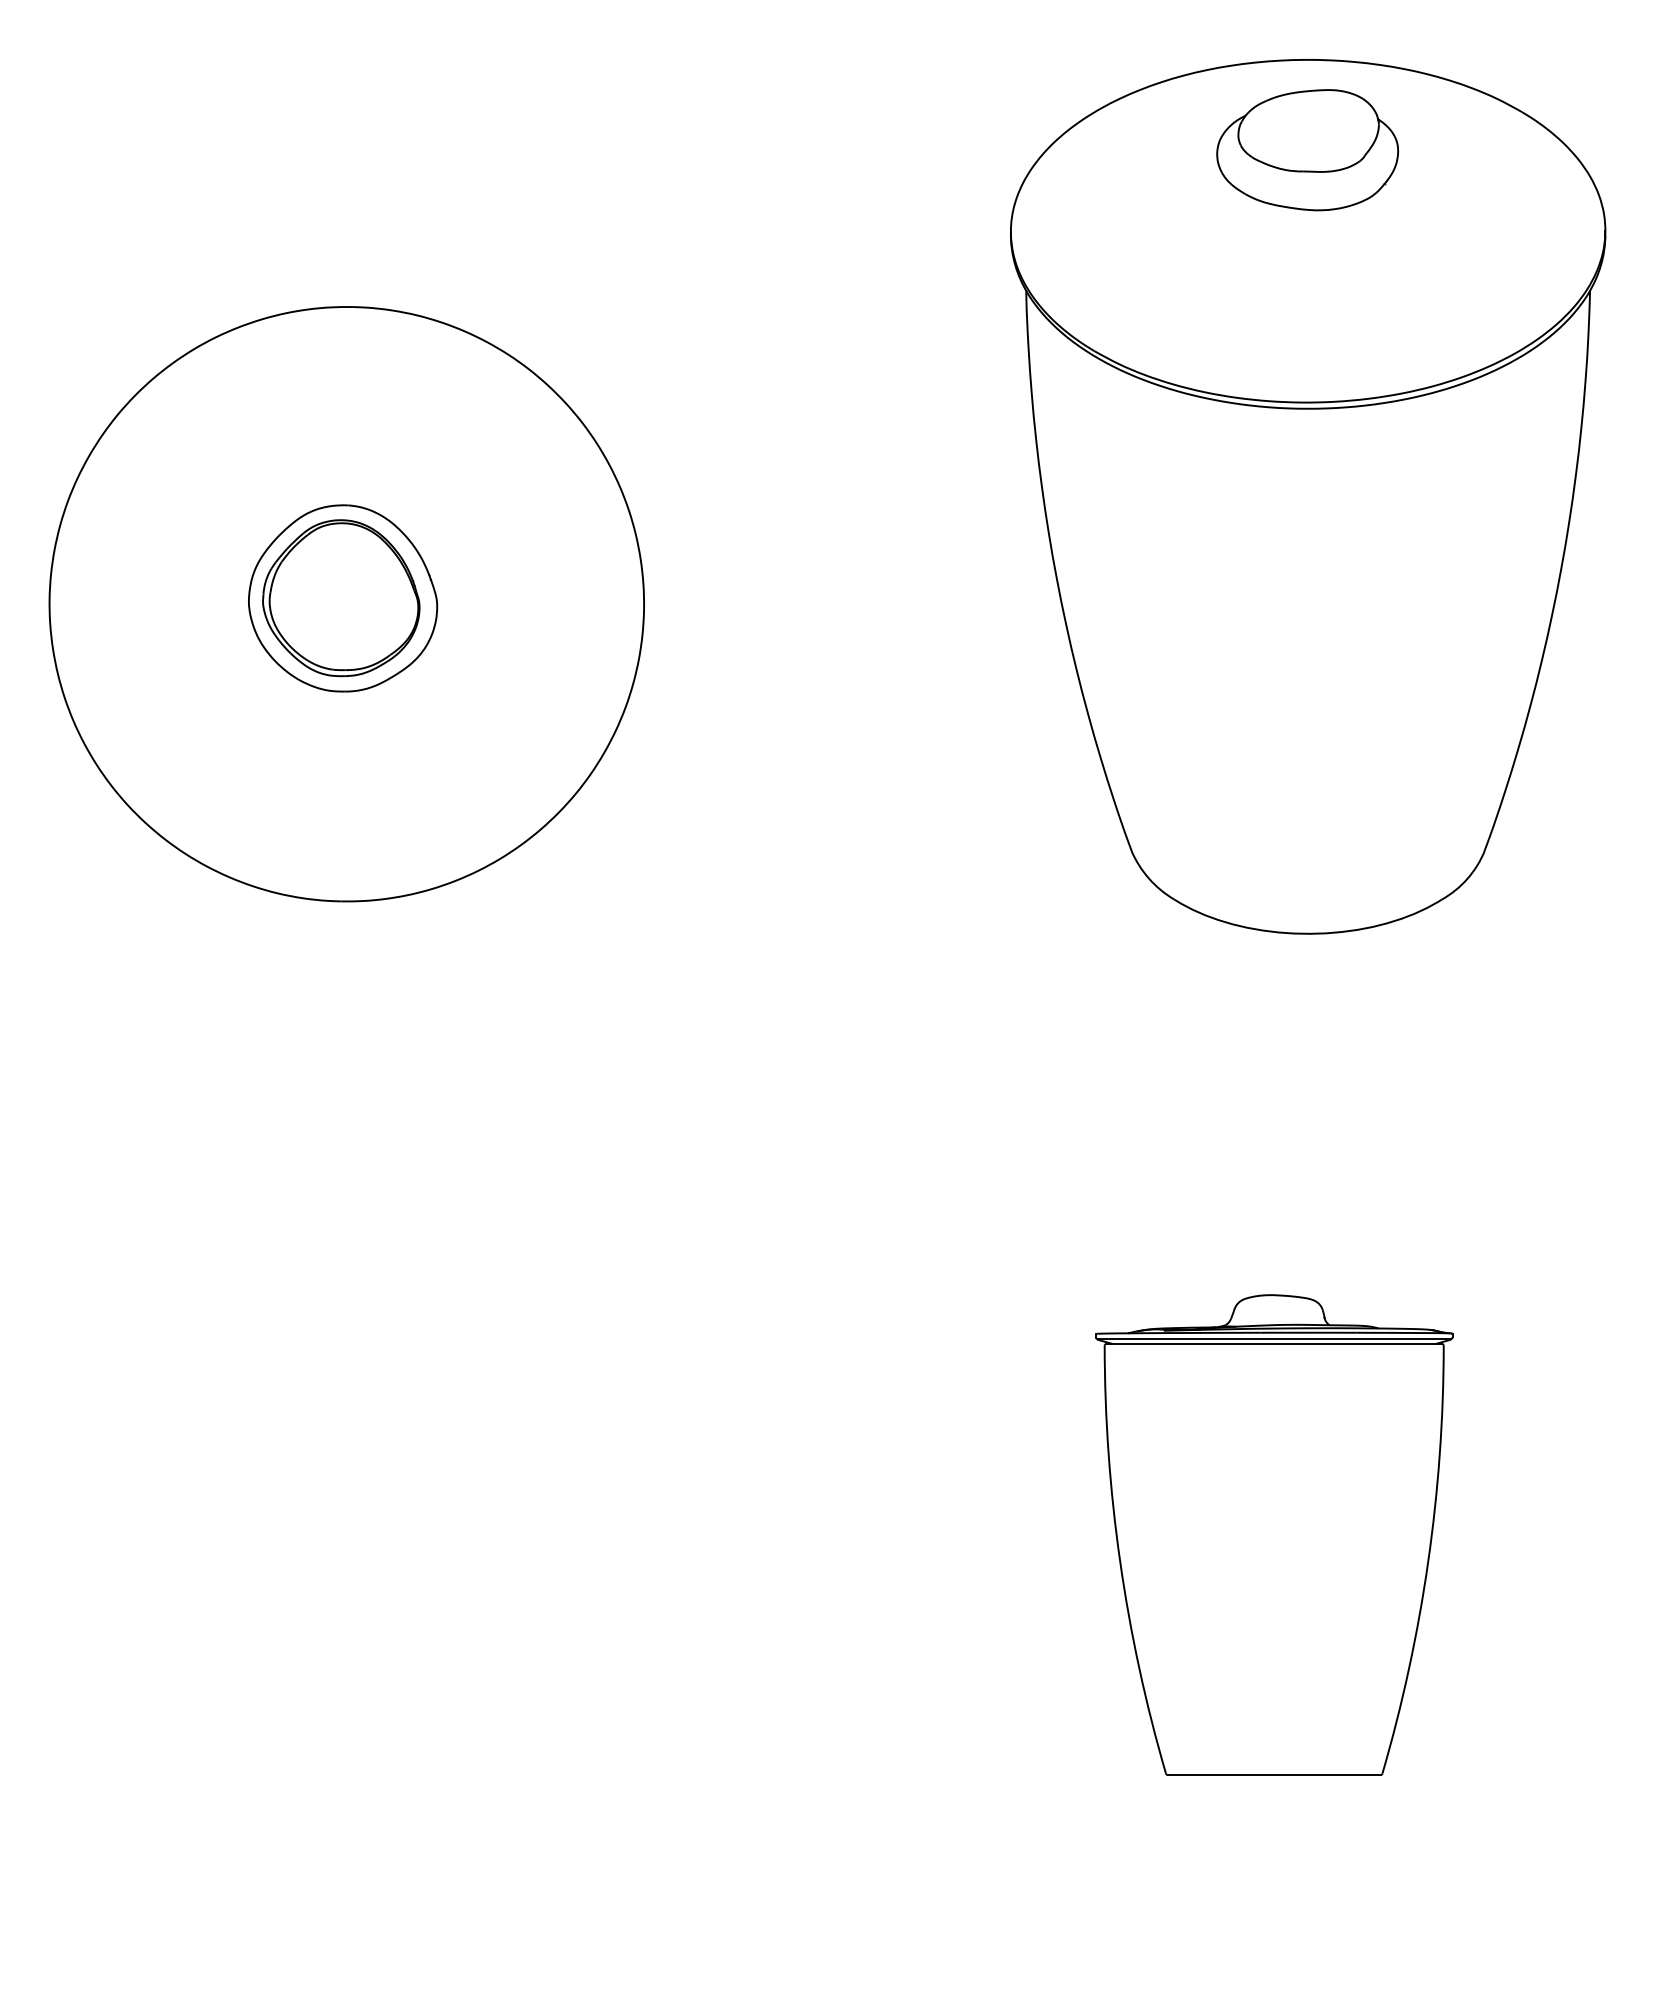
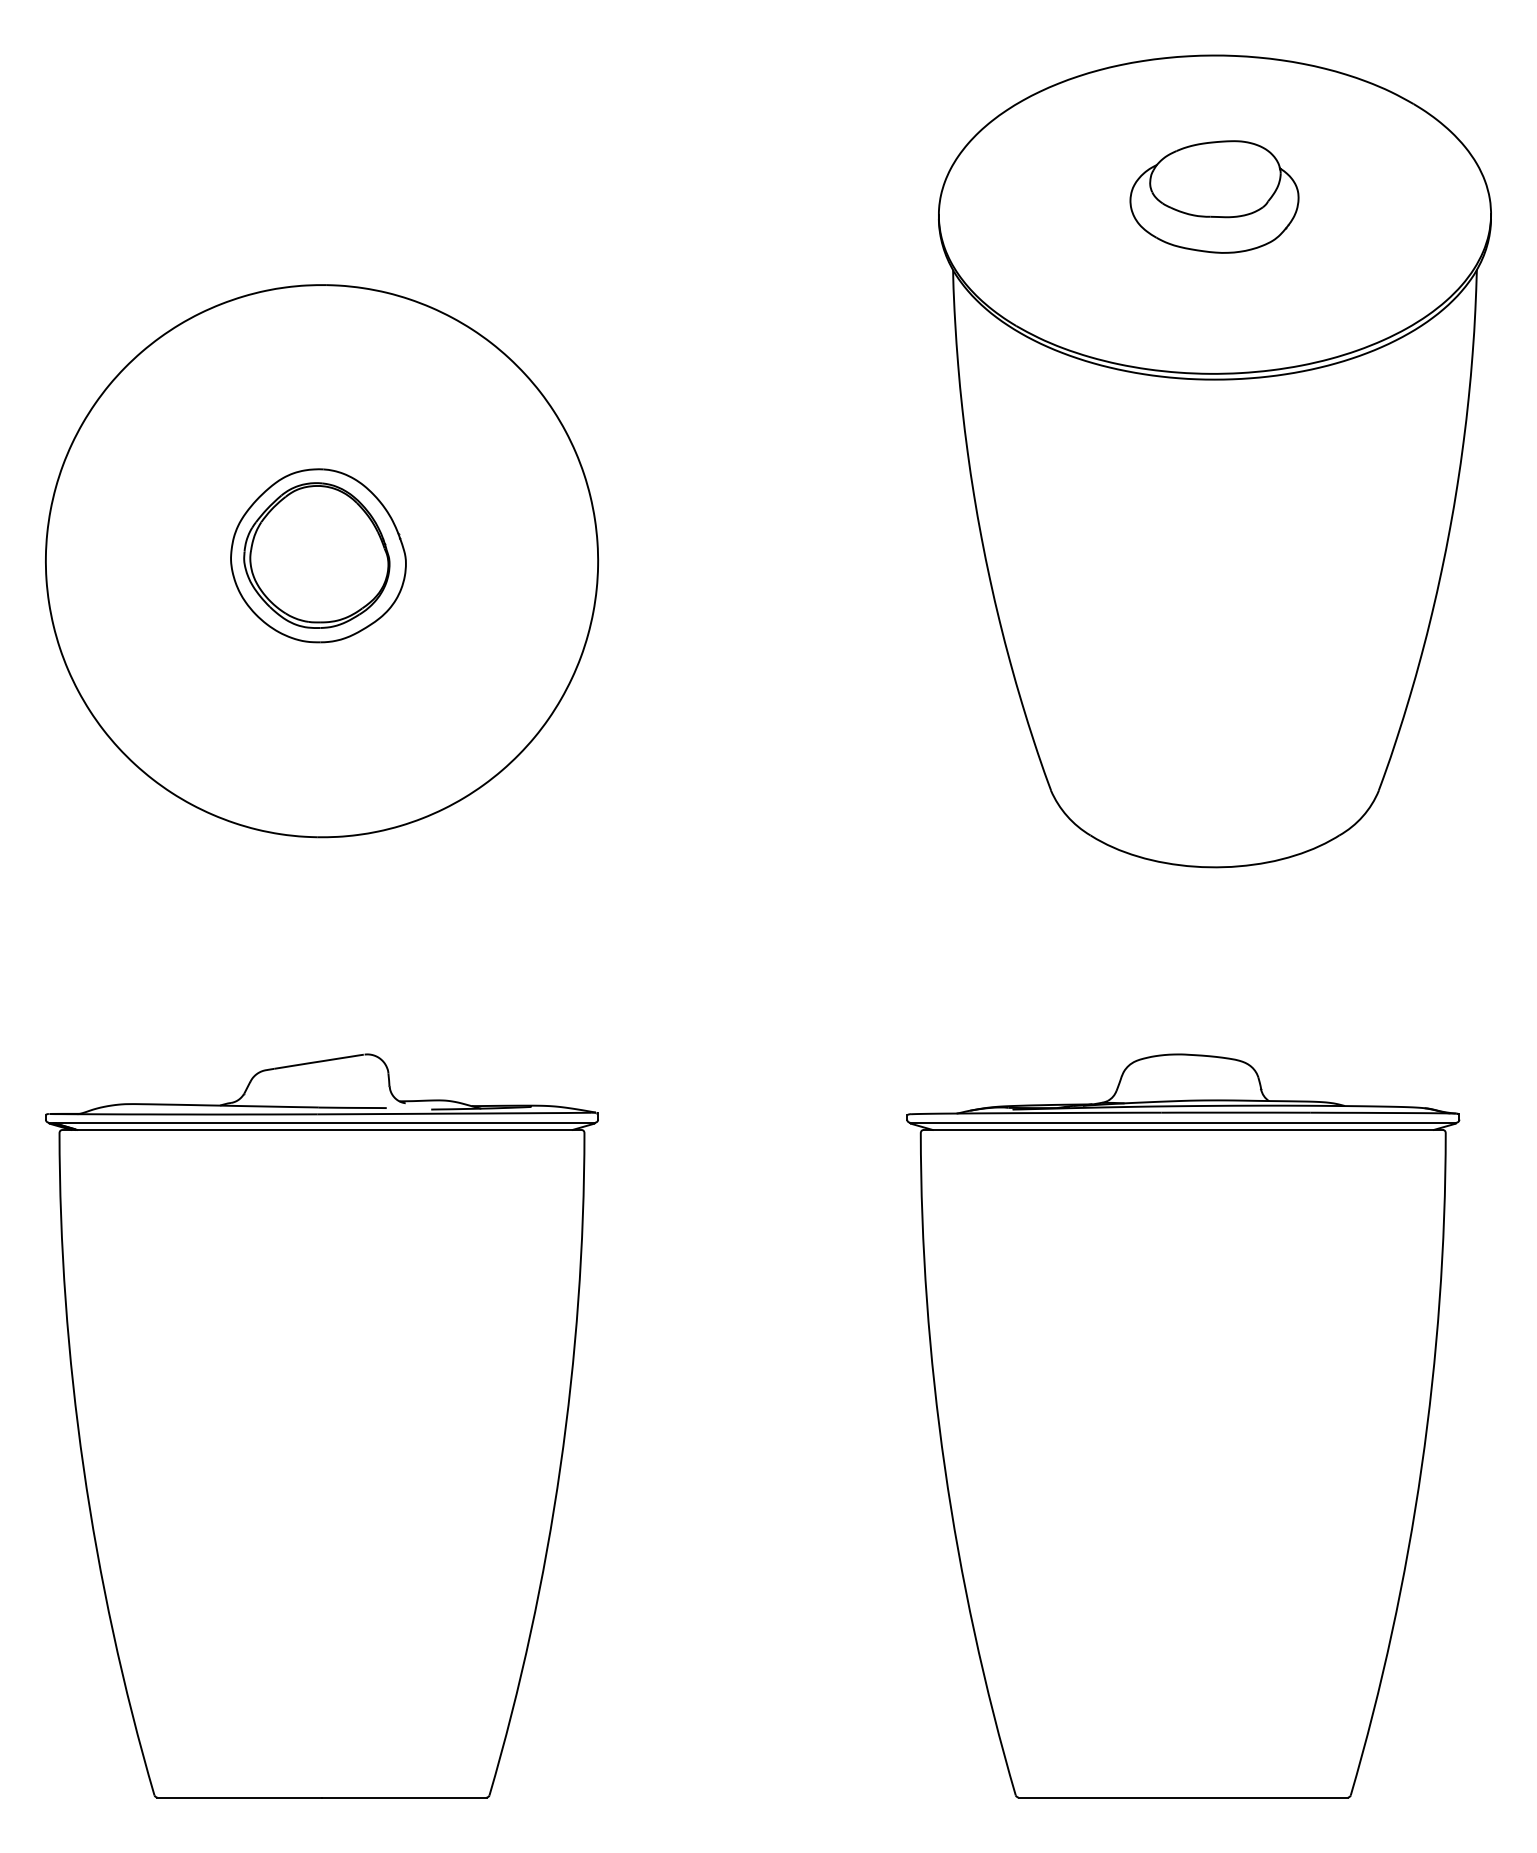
part: (1307, 150) -> (1214, 197), moved
part: (346, 1534) -> (321, 1425), added
part: (1274, 1534) -> (1183, 1425), size x1.67

